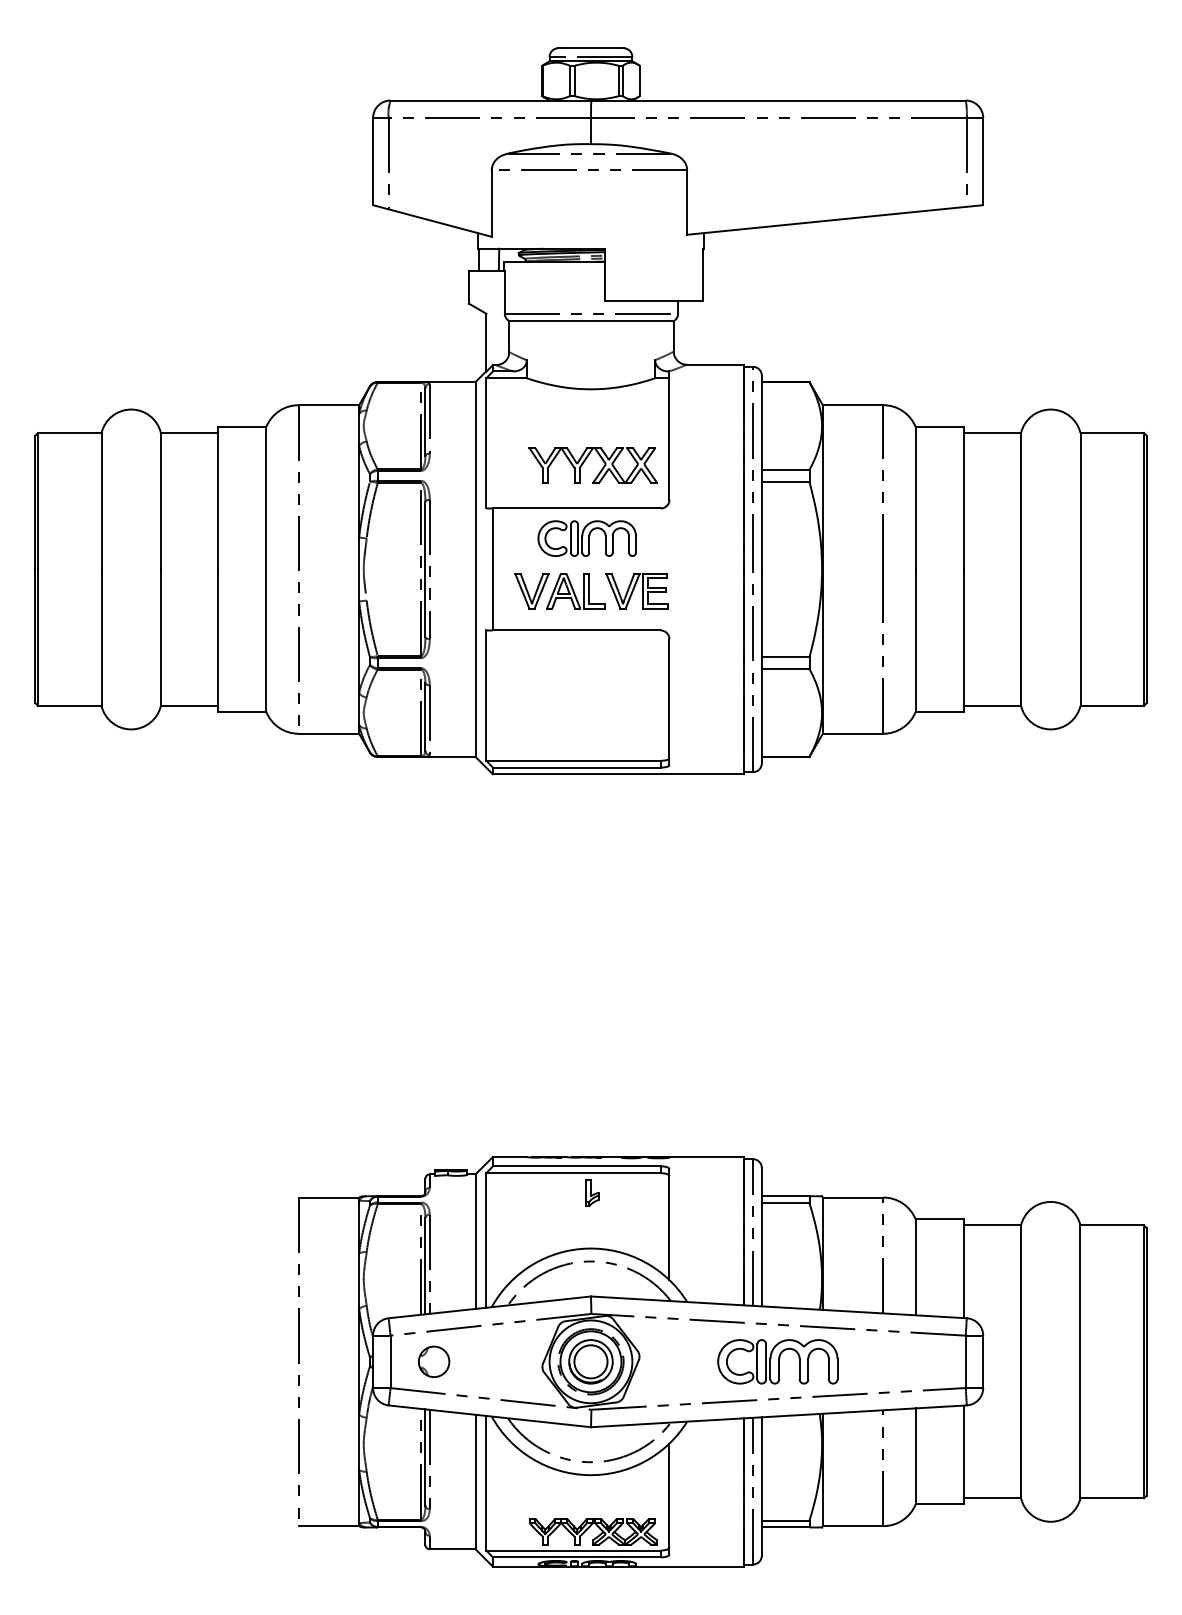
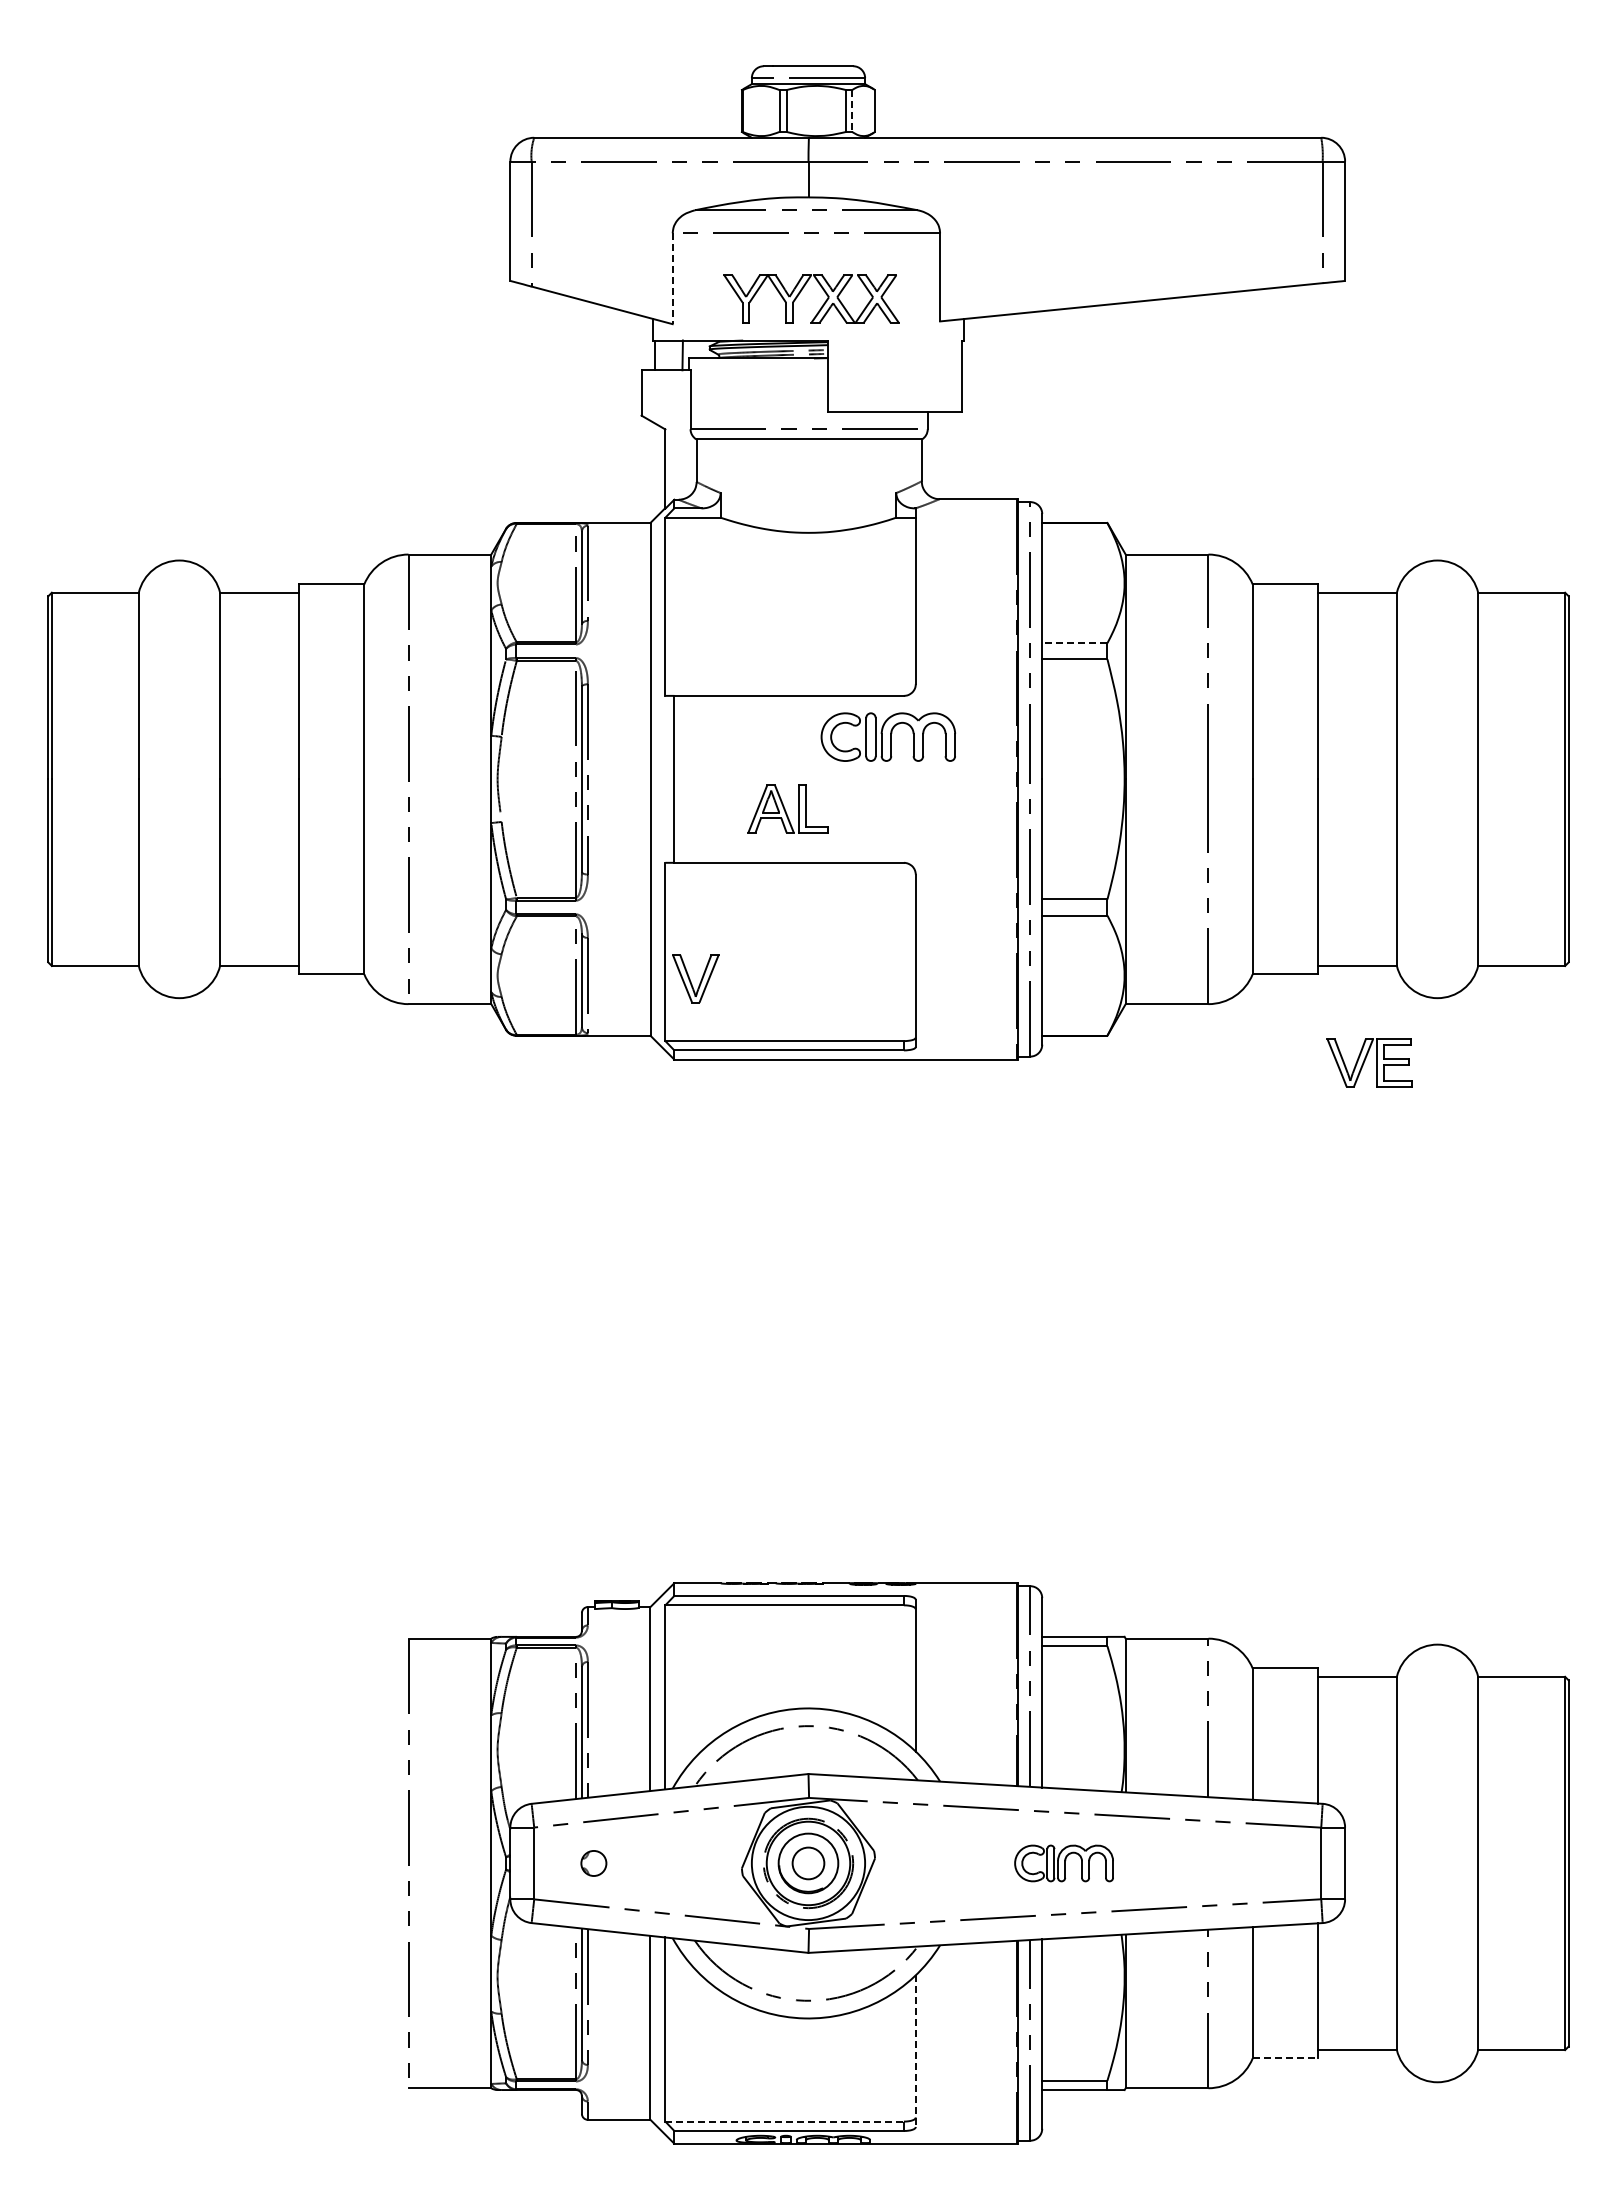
line: (623, 81) -> (852, 111), solid -> dashed
line: (491, 204) -> (672, 279), solid -> dashed
part: (586, 459) -> (802, 290), moved
line: (785, 470) -> (1074, 643), solid -> dashed
part: (586, 538) -> (887, 736), moved
part: (531, 590) -> (695, 978), moved
part: (637, 590) -> (1369, 1062), moved
part: (592, 1193) -> (810, 1632), removed
part: (433, 1361) -> (593, 1863), size x0.6
circle: (591, 1361) -> (808, 1863), size x0.7
part: (777, 1361) -> (1063, 1863), size x0.6
line: (669, 1499) -> (915, 2051), solid -> dashed
line: (939, 1504) -> (1285, 2058), solid -> dashed
part: (589, 1527) -> (806, 2090), removed
line: (574, 1550) -> (785, 2121), solid -> dashed

